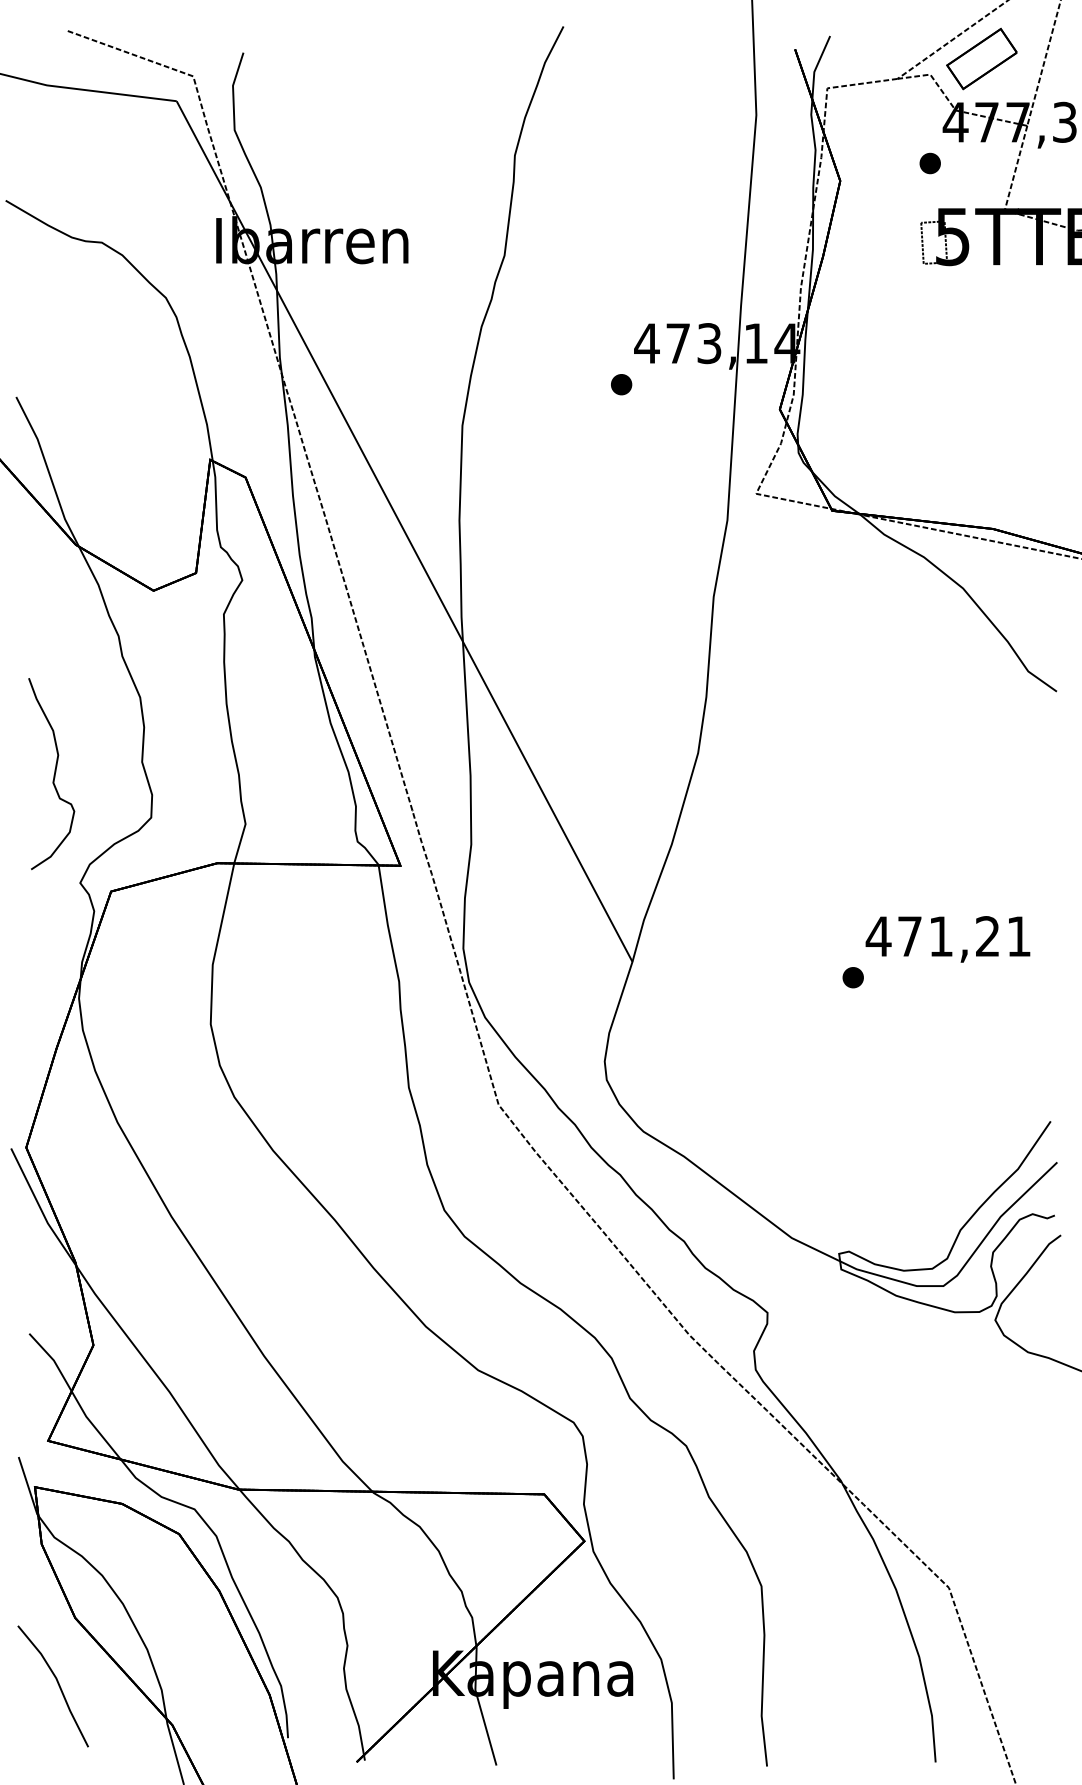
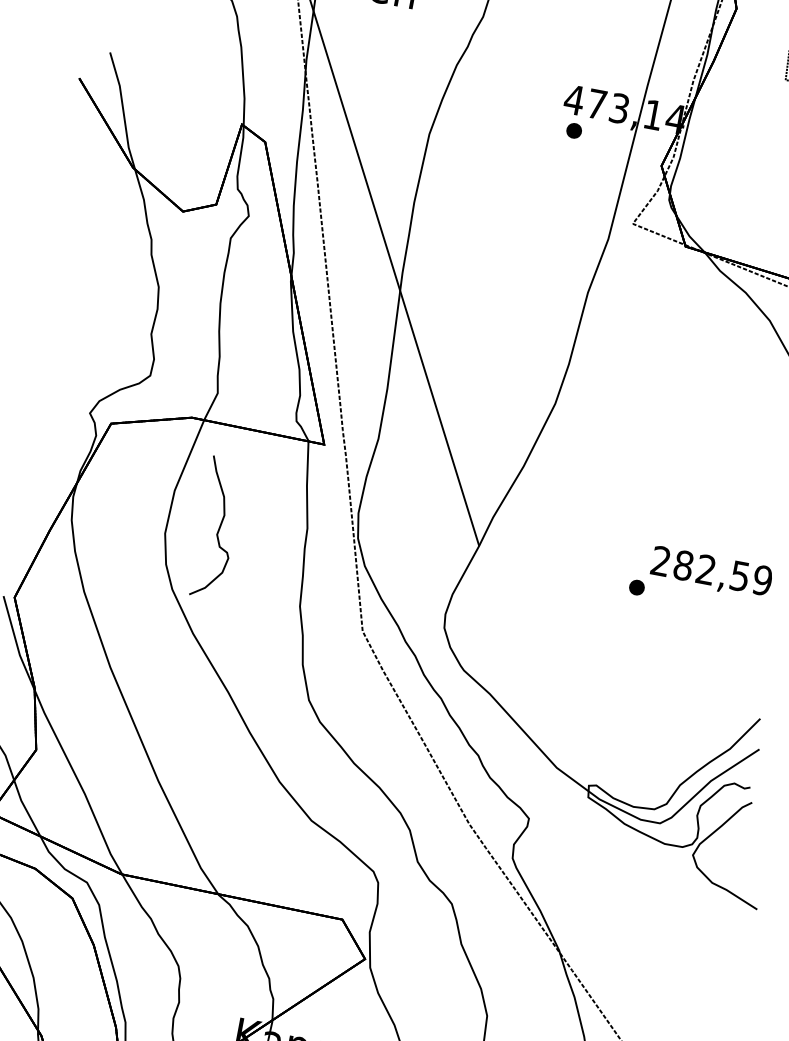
part: (621, 384) -> (574, 130), moved
curve: (53, 775) -> (218, 529), moved
text: (948, 936) -> (711, 570), 471,21 -> 282,59

